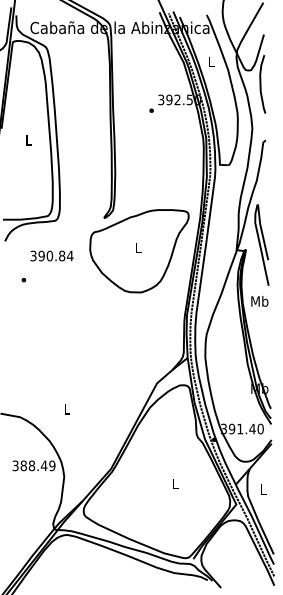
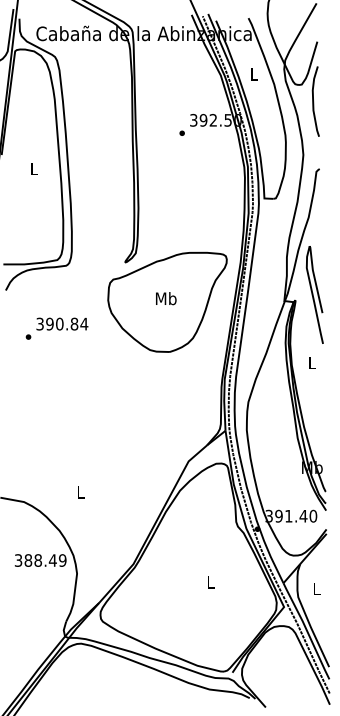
text: (138, 248) -> (166, 298), L -> Mb
text: (52, 255) -> (62, 323), moved
text: (259, 301) -> (312, 362), Mb -> L

